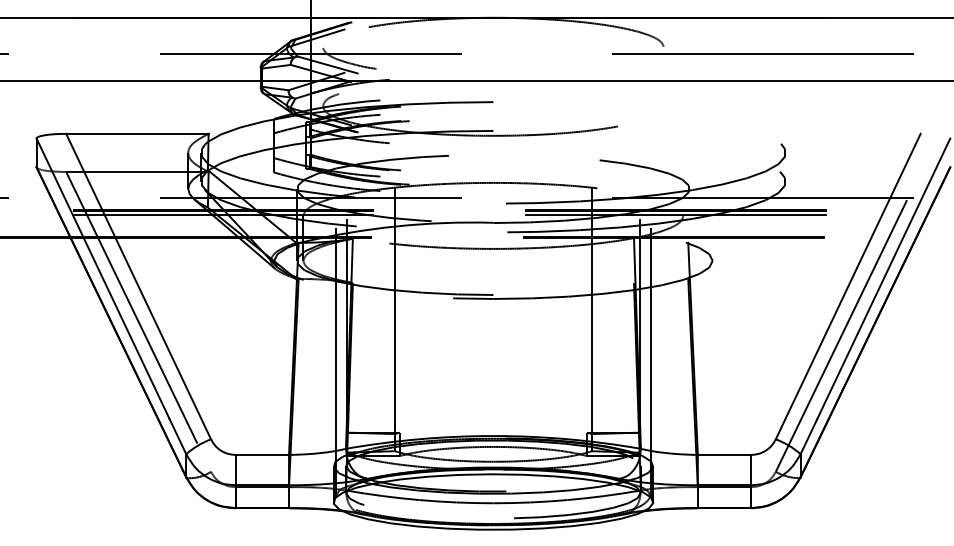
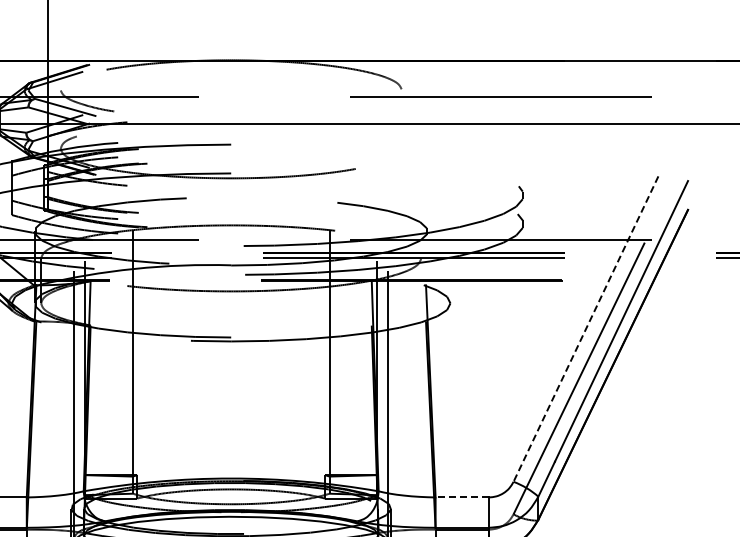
line: (848, 287) -> (586, 330), solid -> dashed
line: (724, 454) -> (462, 497), solid -> dashed

